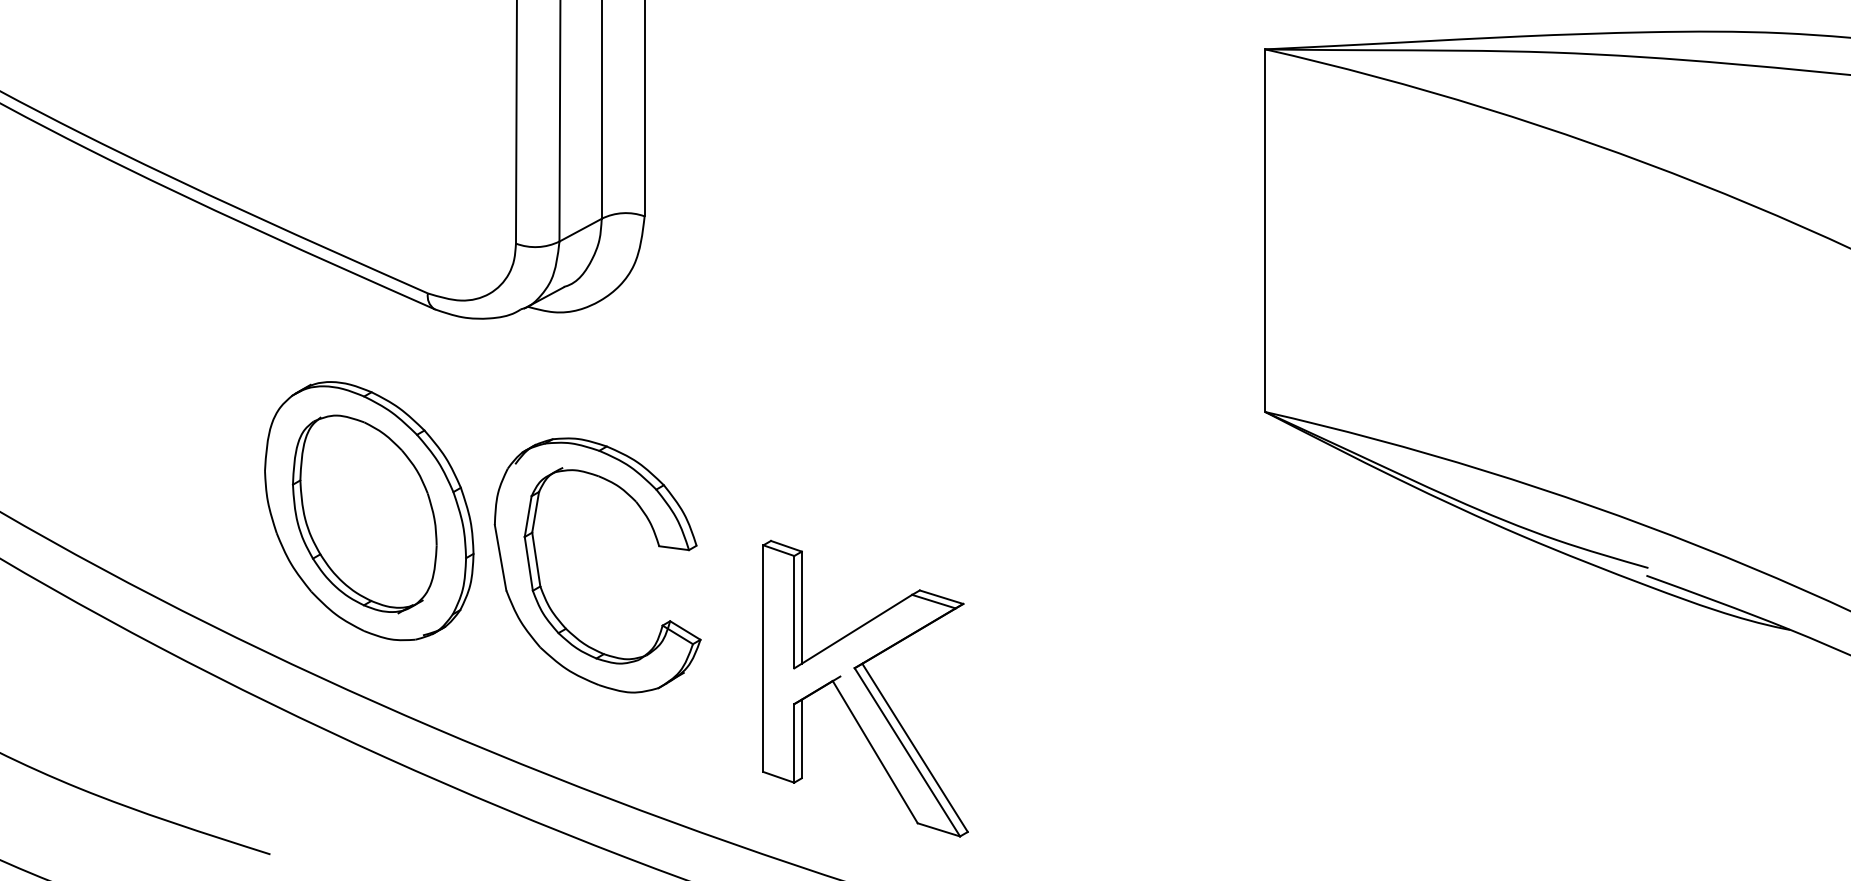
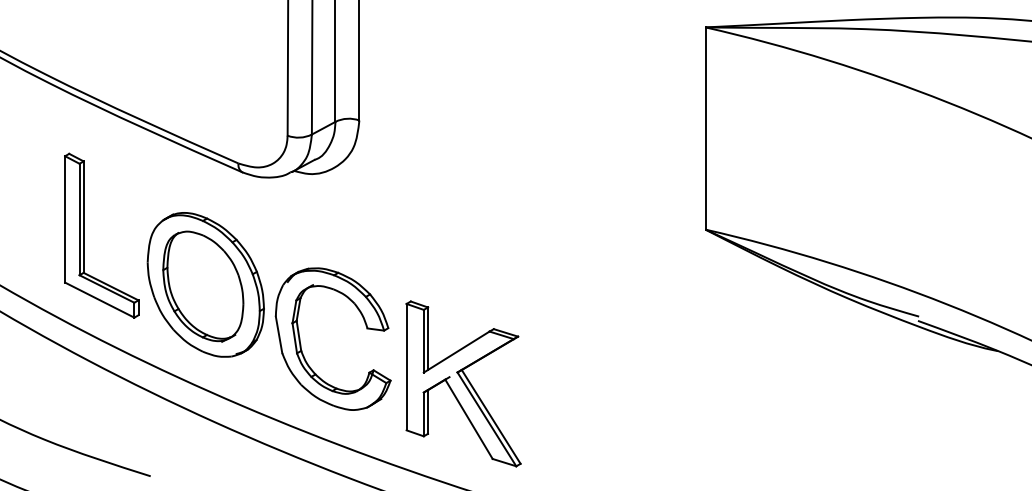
part: (151, 422) -> (84, 235), added
part: (540, 574) -> (301, 344), moved
part: (865, 687) -> (463, 383), moved

